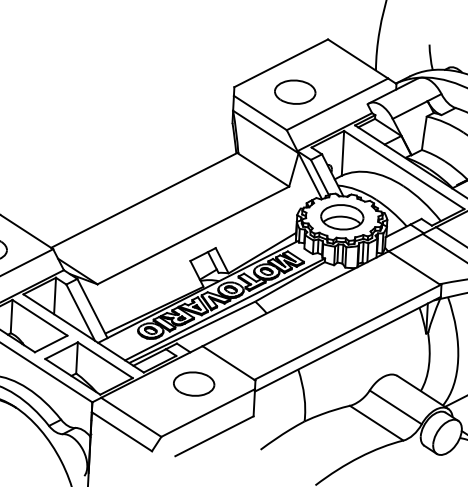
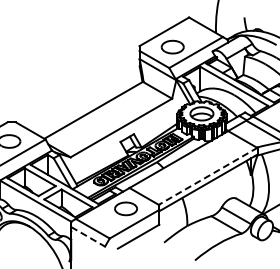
line: (346, 332) -> (207, 176), solid -> dashed
line: (122, 431) -> (88, 236), solid -> dashed

